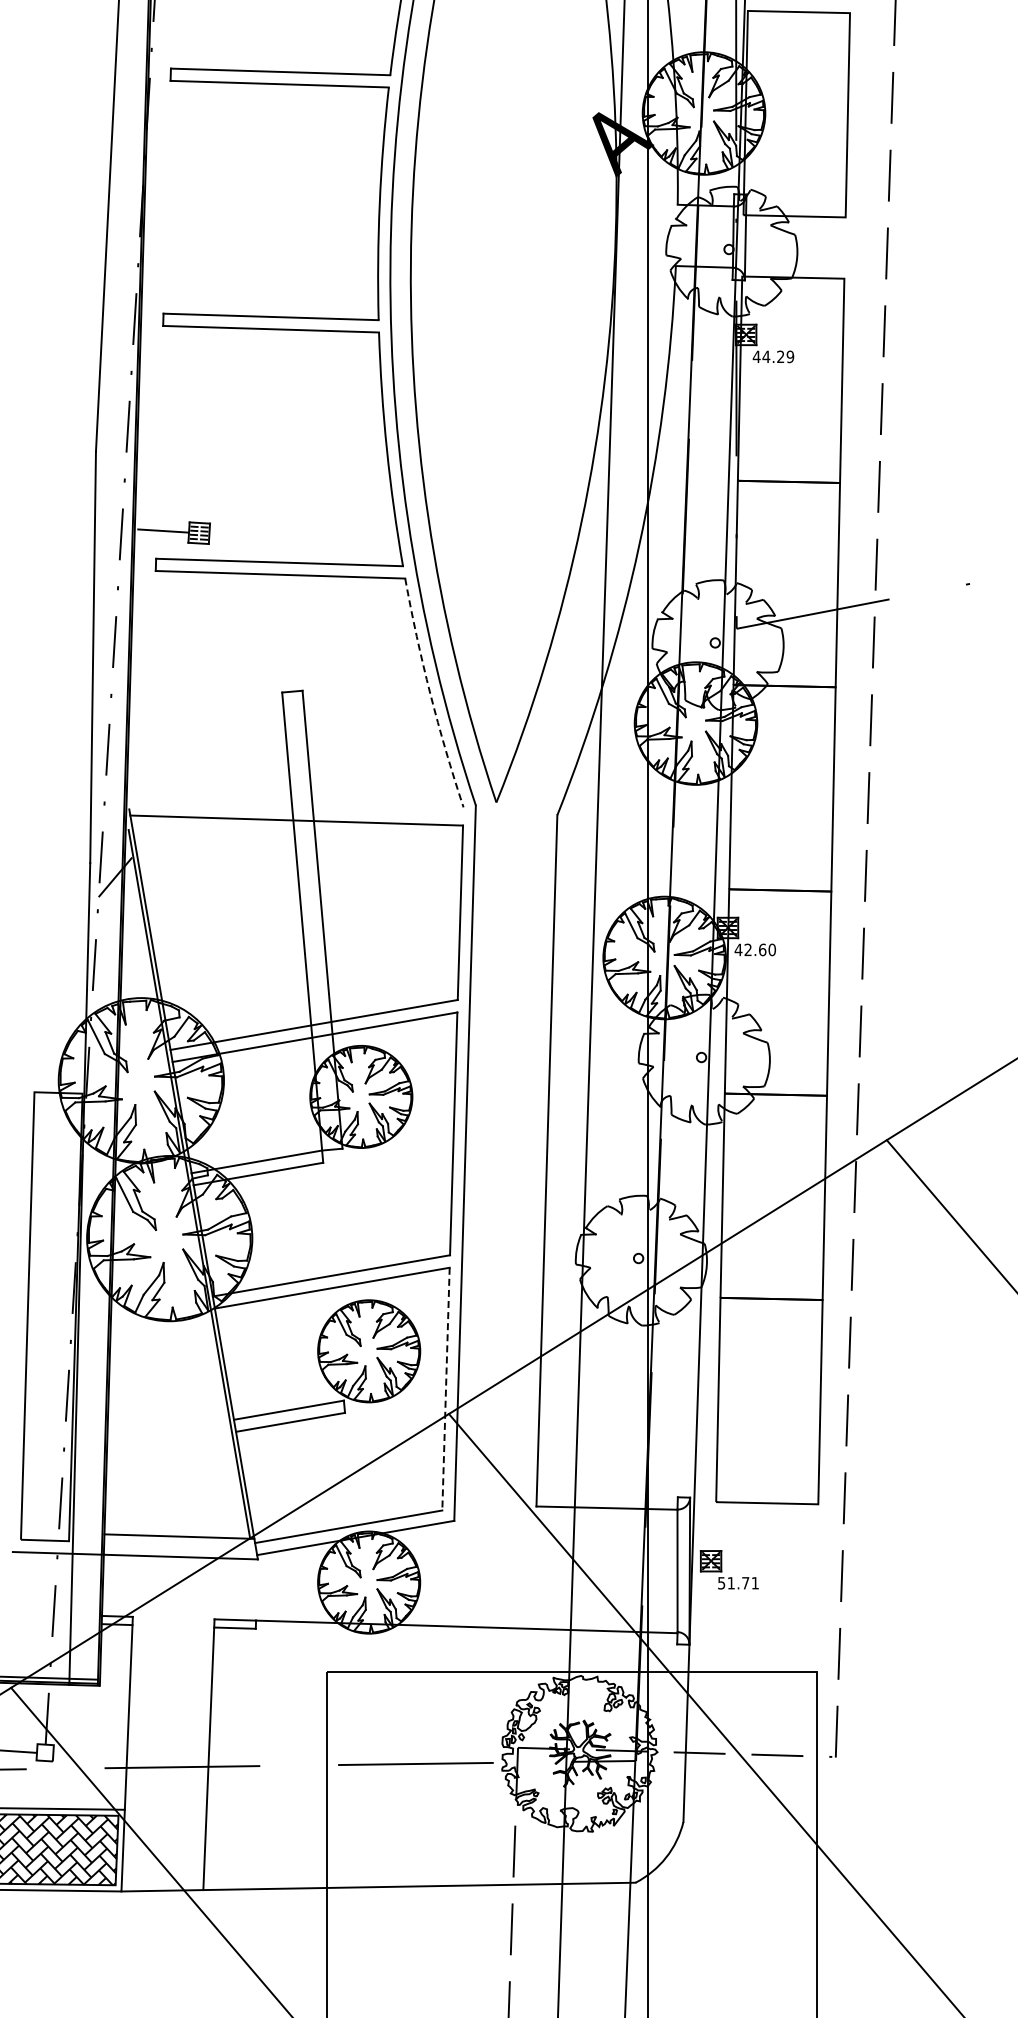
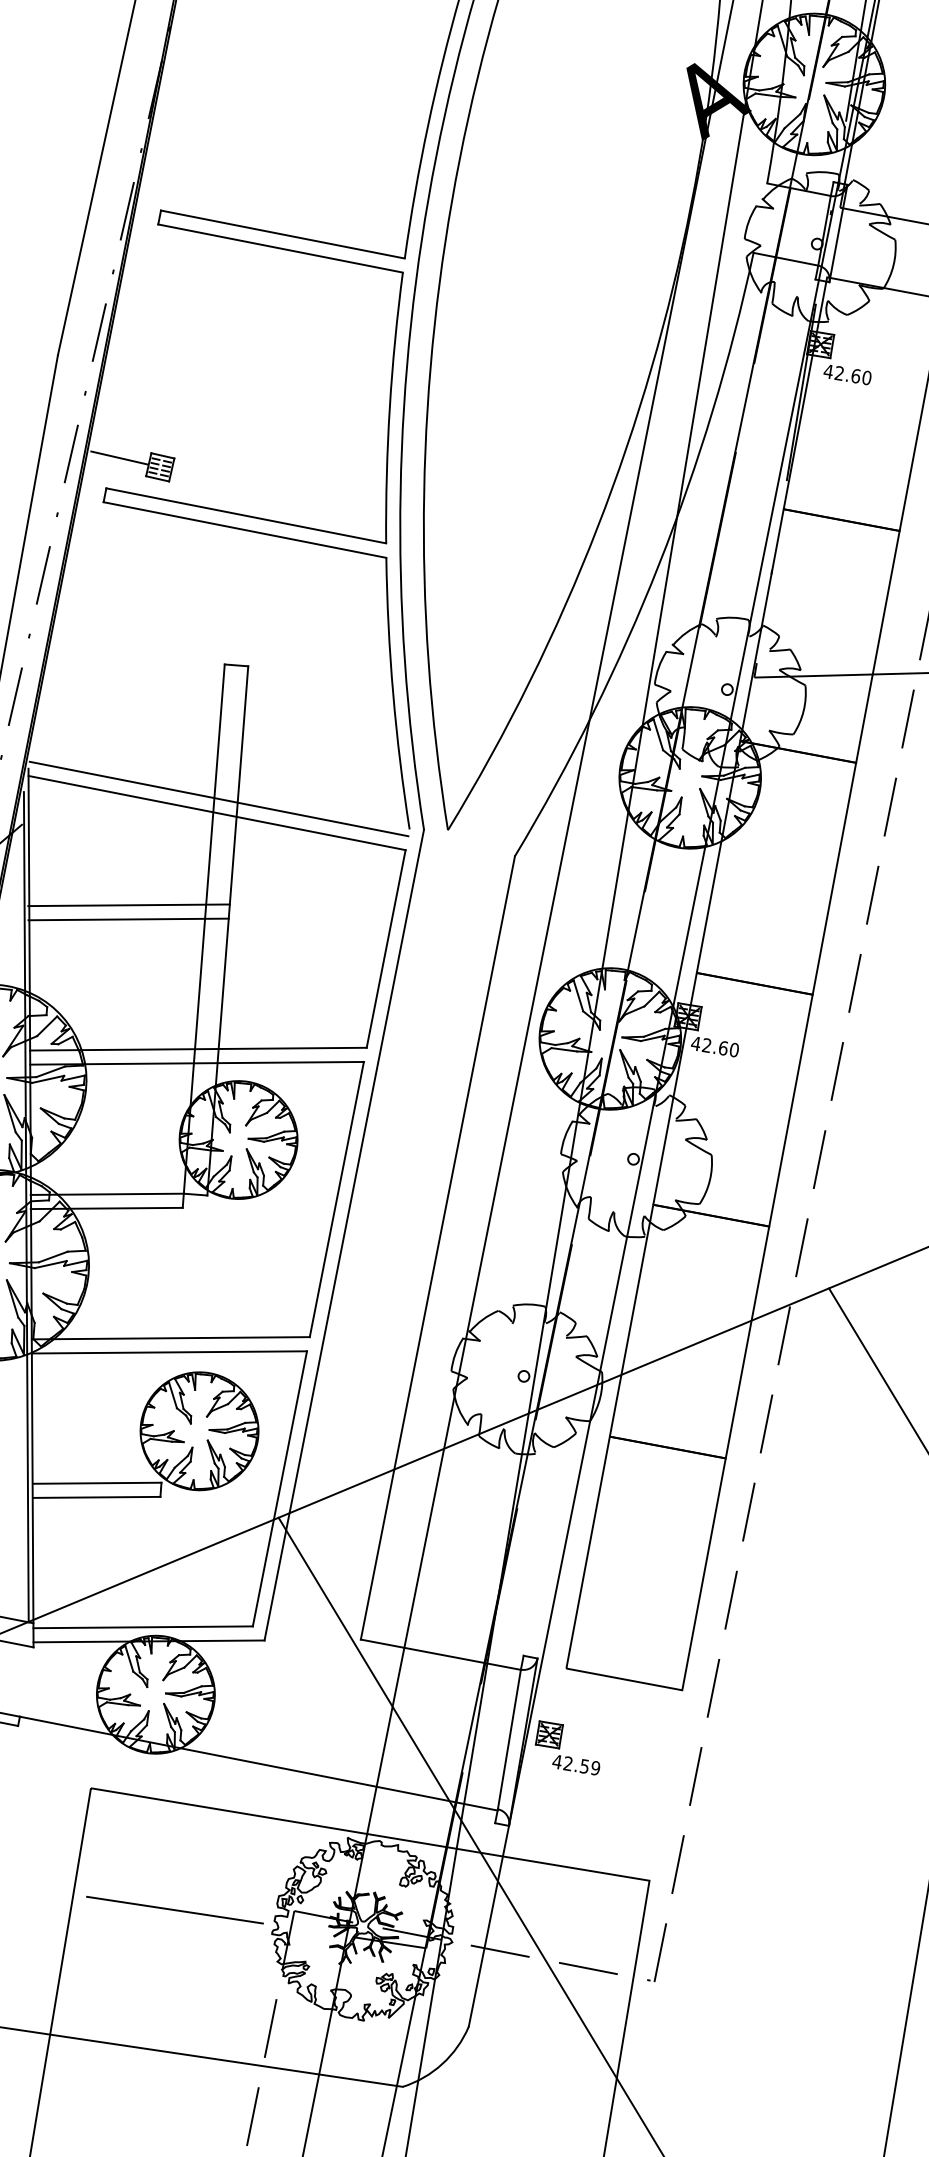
text: (778, 356) -> (853, 375), 44.29 -> 42.60
arc: (430, 694) -> (393, 694), dashed -> solid
line: (296, 808) -> (219, 799), added
line: (234, 911) -> (129, 904), added
line: (235, 923) -> (127, 918), added
line: (445, 1389) -> (279, 1489), dashed -> solid
text: (738, 1583) -> (576, 1765), 51.71 -> 42.59

